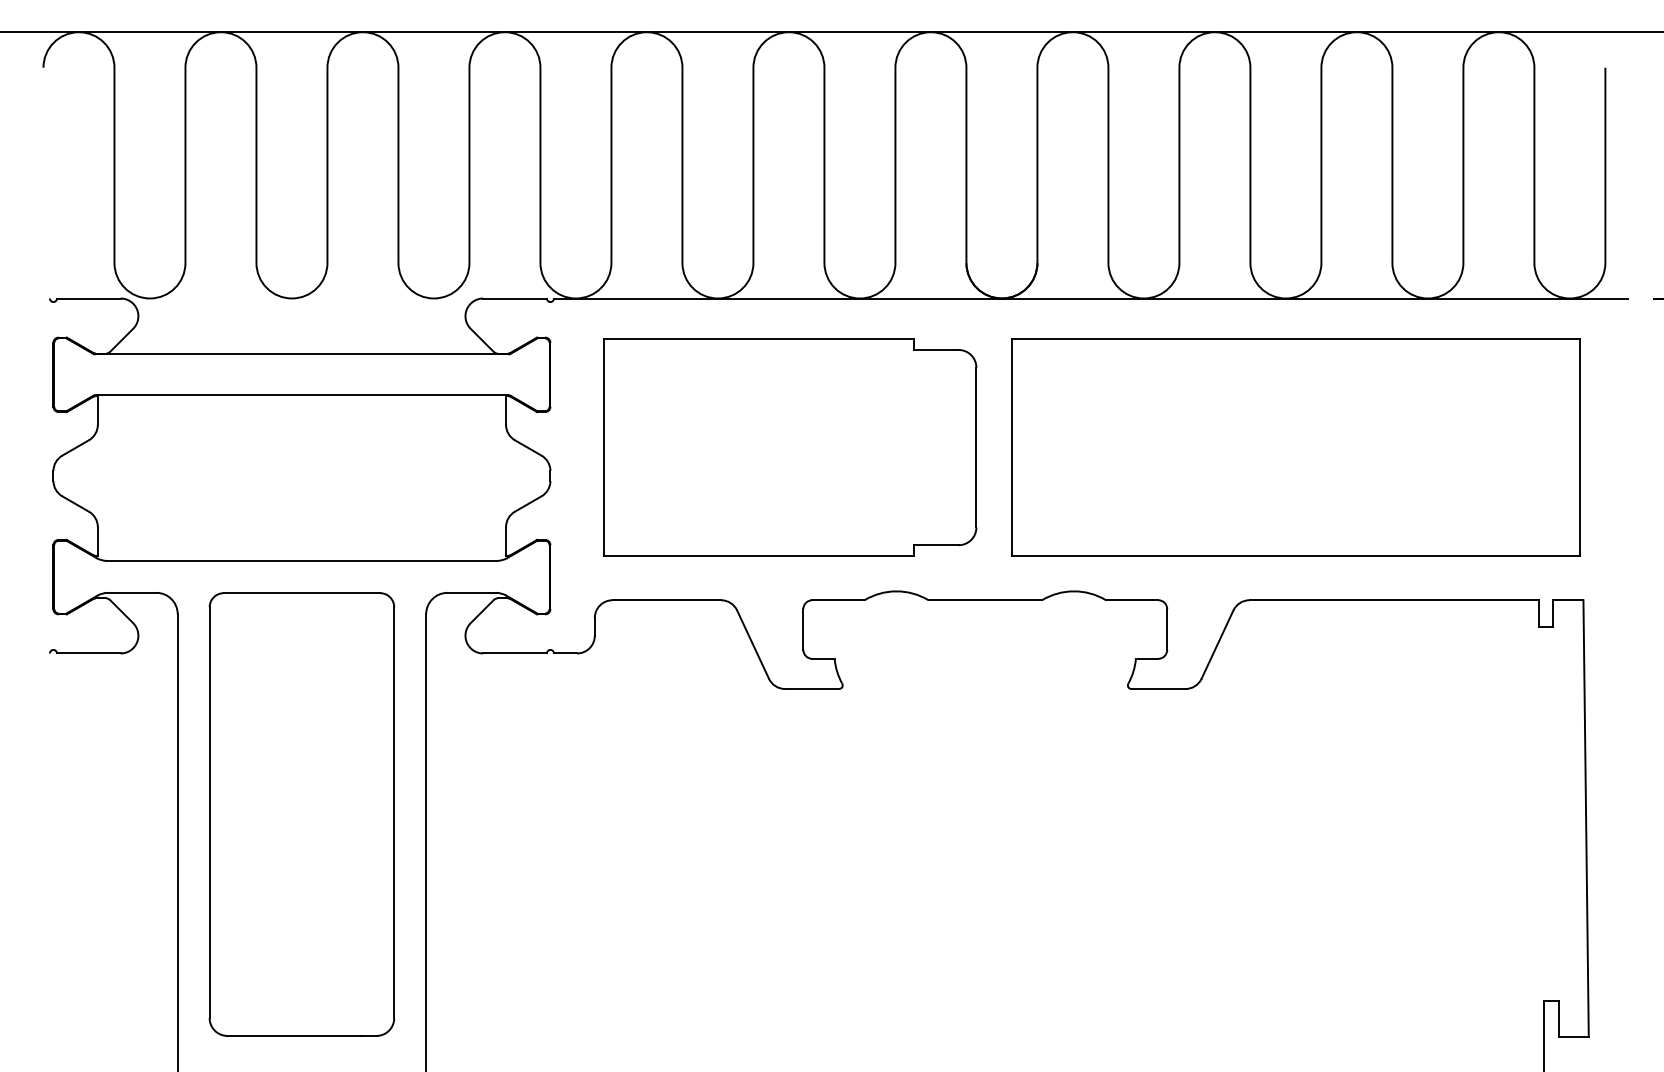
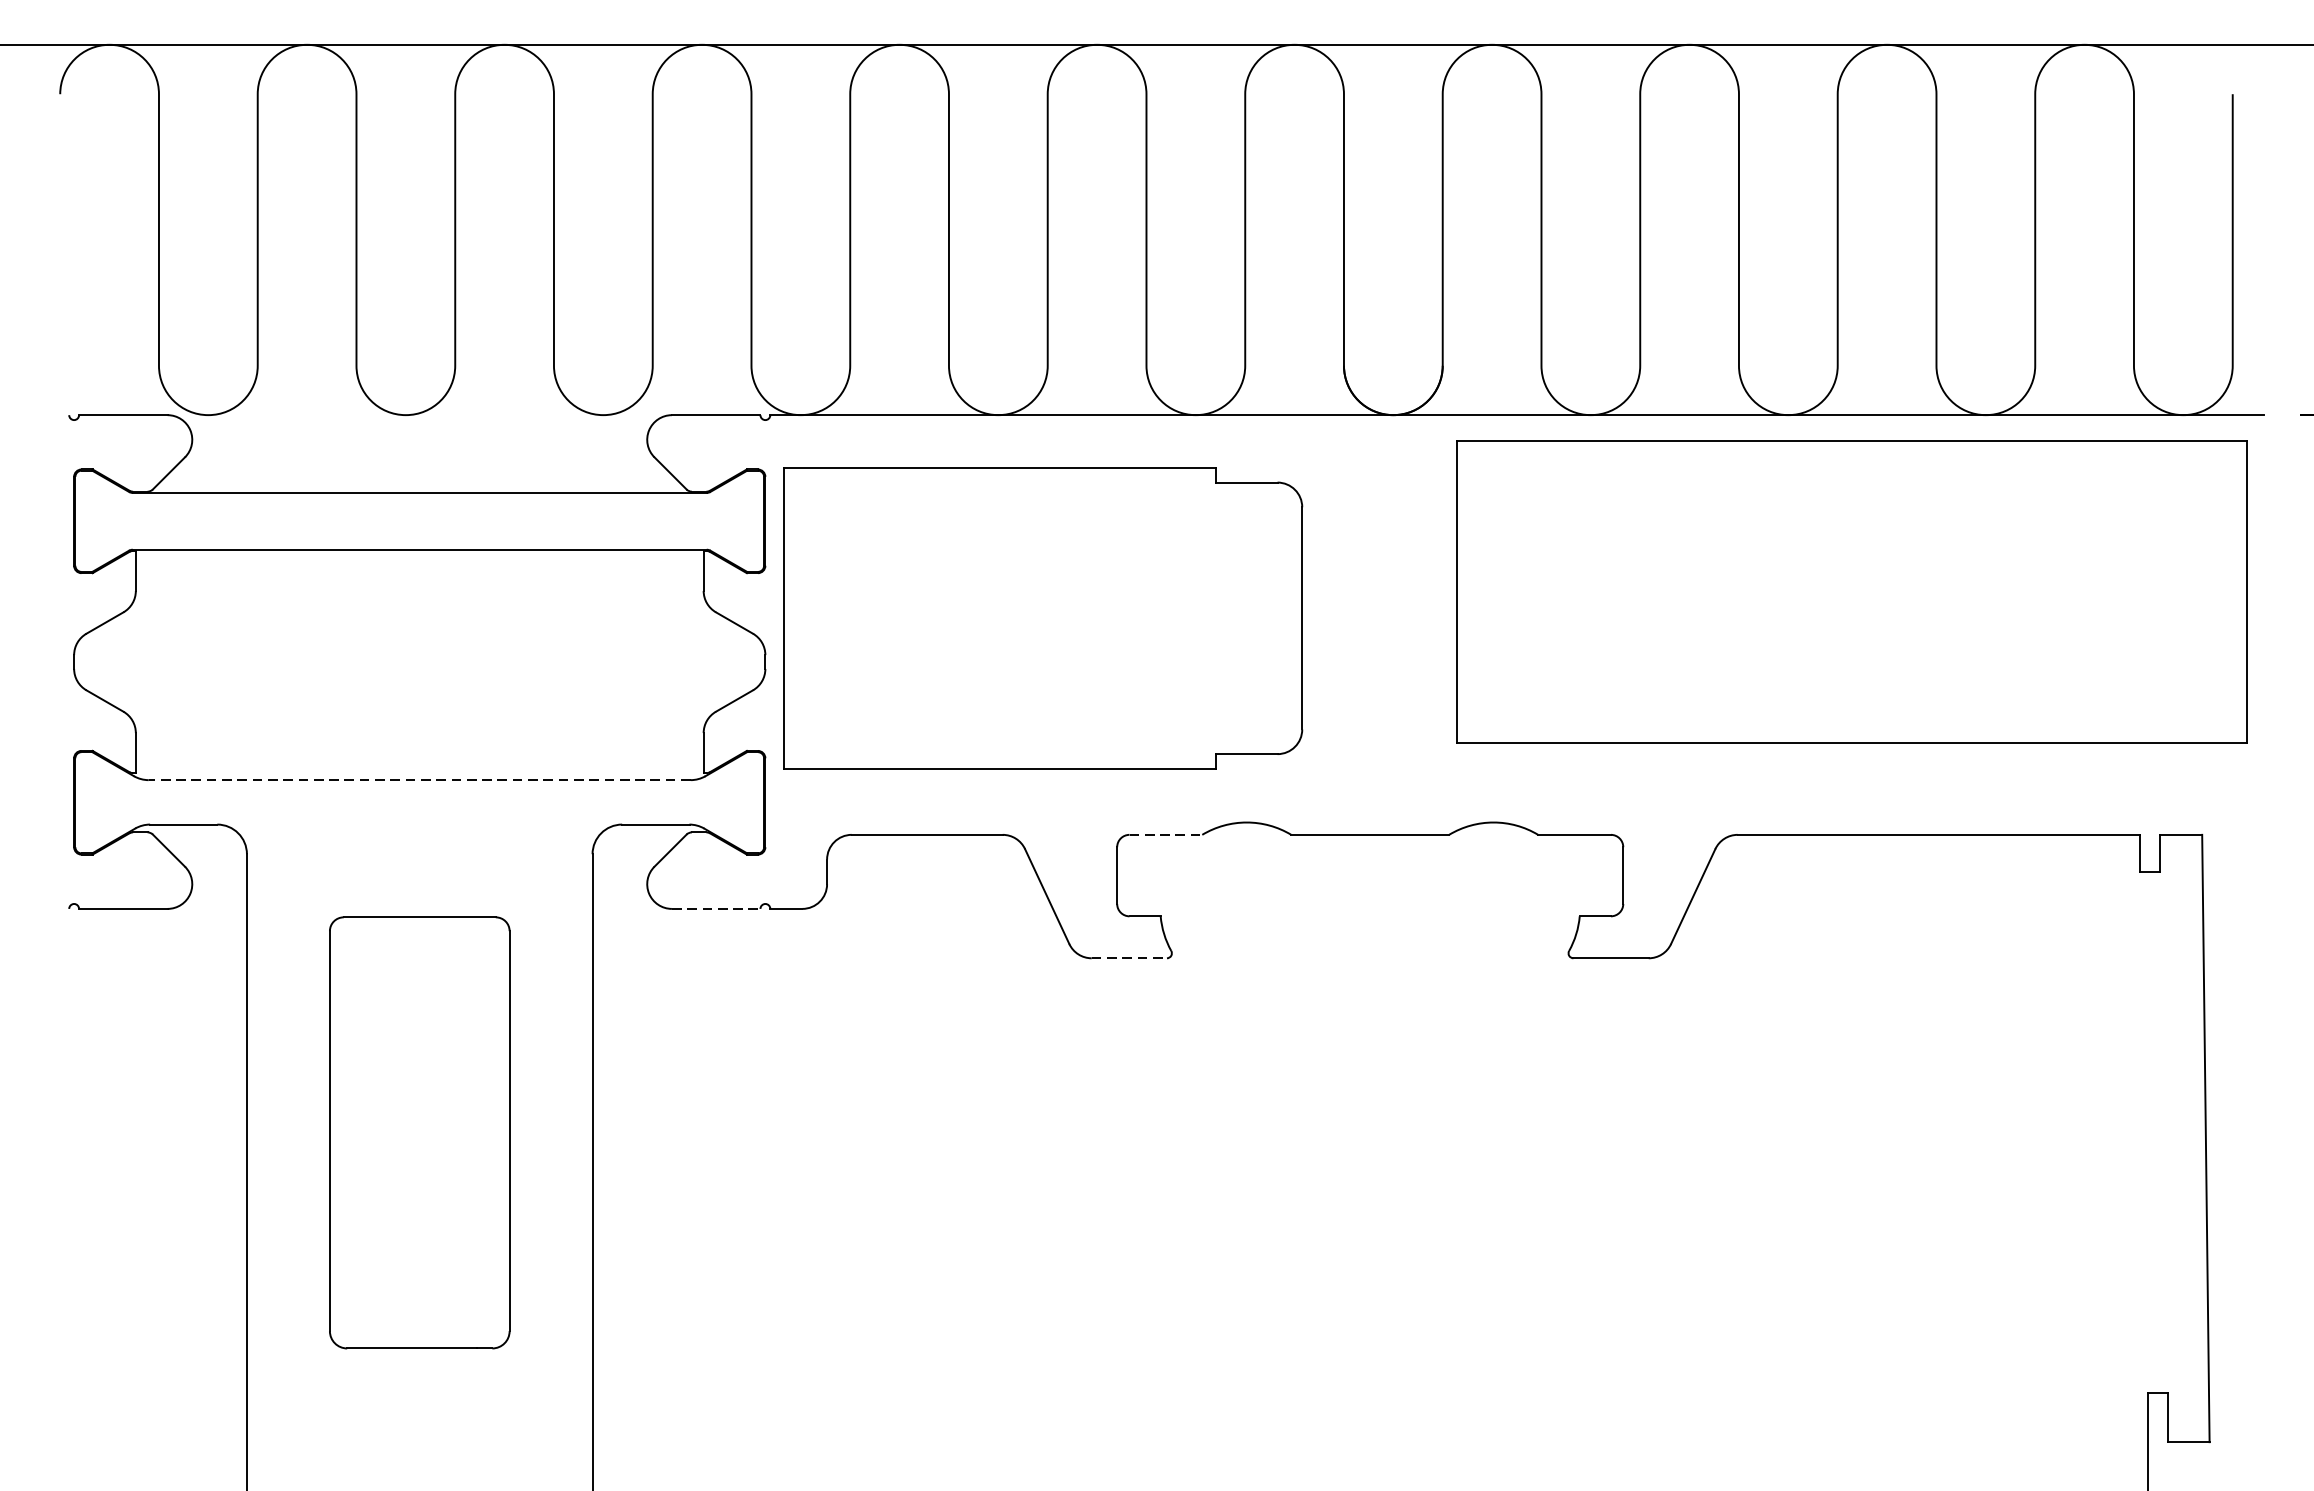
part: (790, 447) -> (1043, 618), moved
part: (1295, 447) -> (1851, 591), moved
line: (301, 560) -> (419, 779), solid -> dashed
line: (838, 600) -> (1166, 835), solid -> dashed
line: (515, 653) -> (716, 908), solid -> dashed
line: (812, 688) -> (1129, 957), solid -> dashed
part: (301, 814) -> (419, 1132), size x0.7

